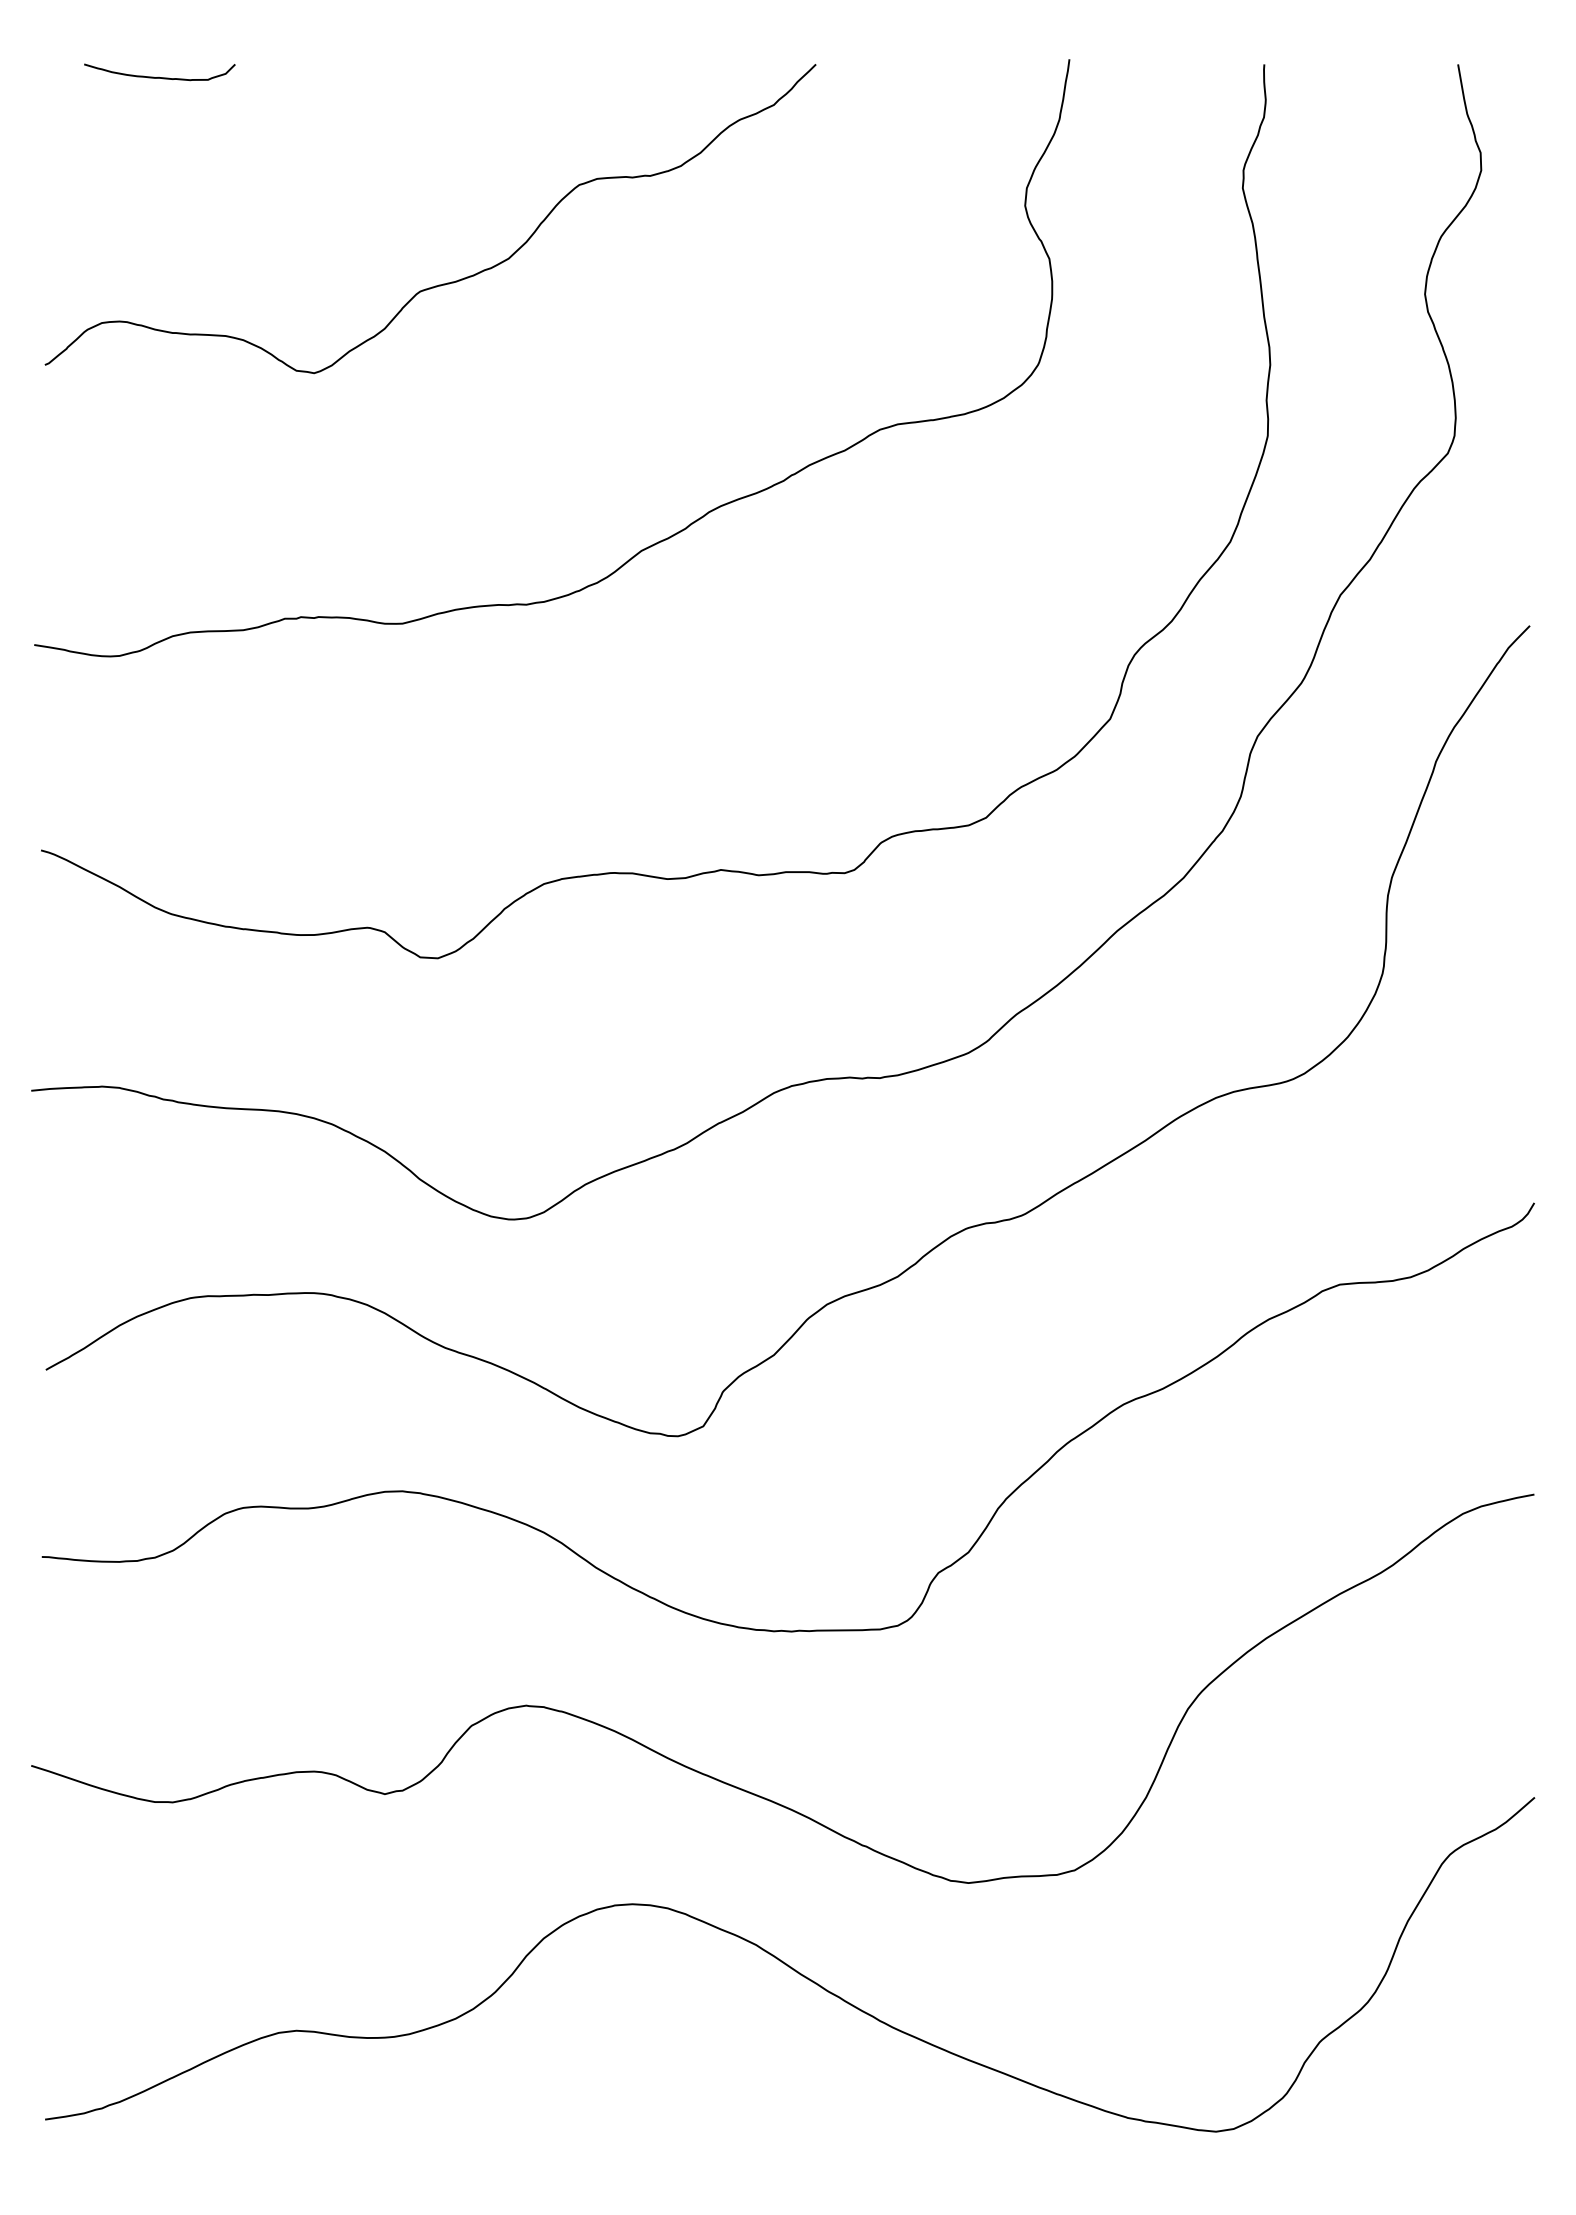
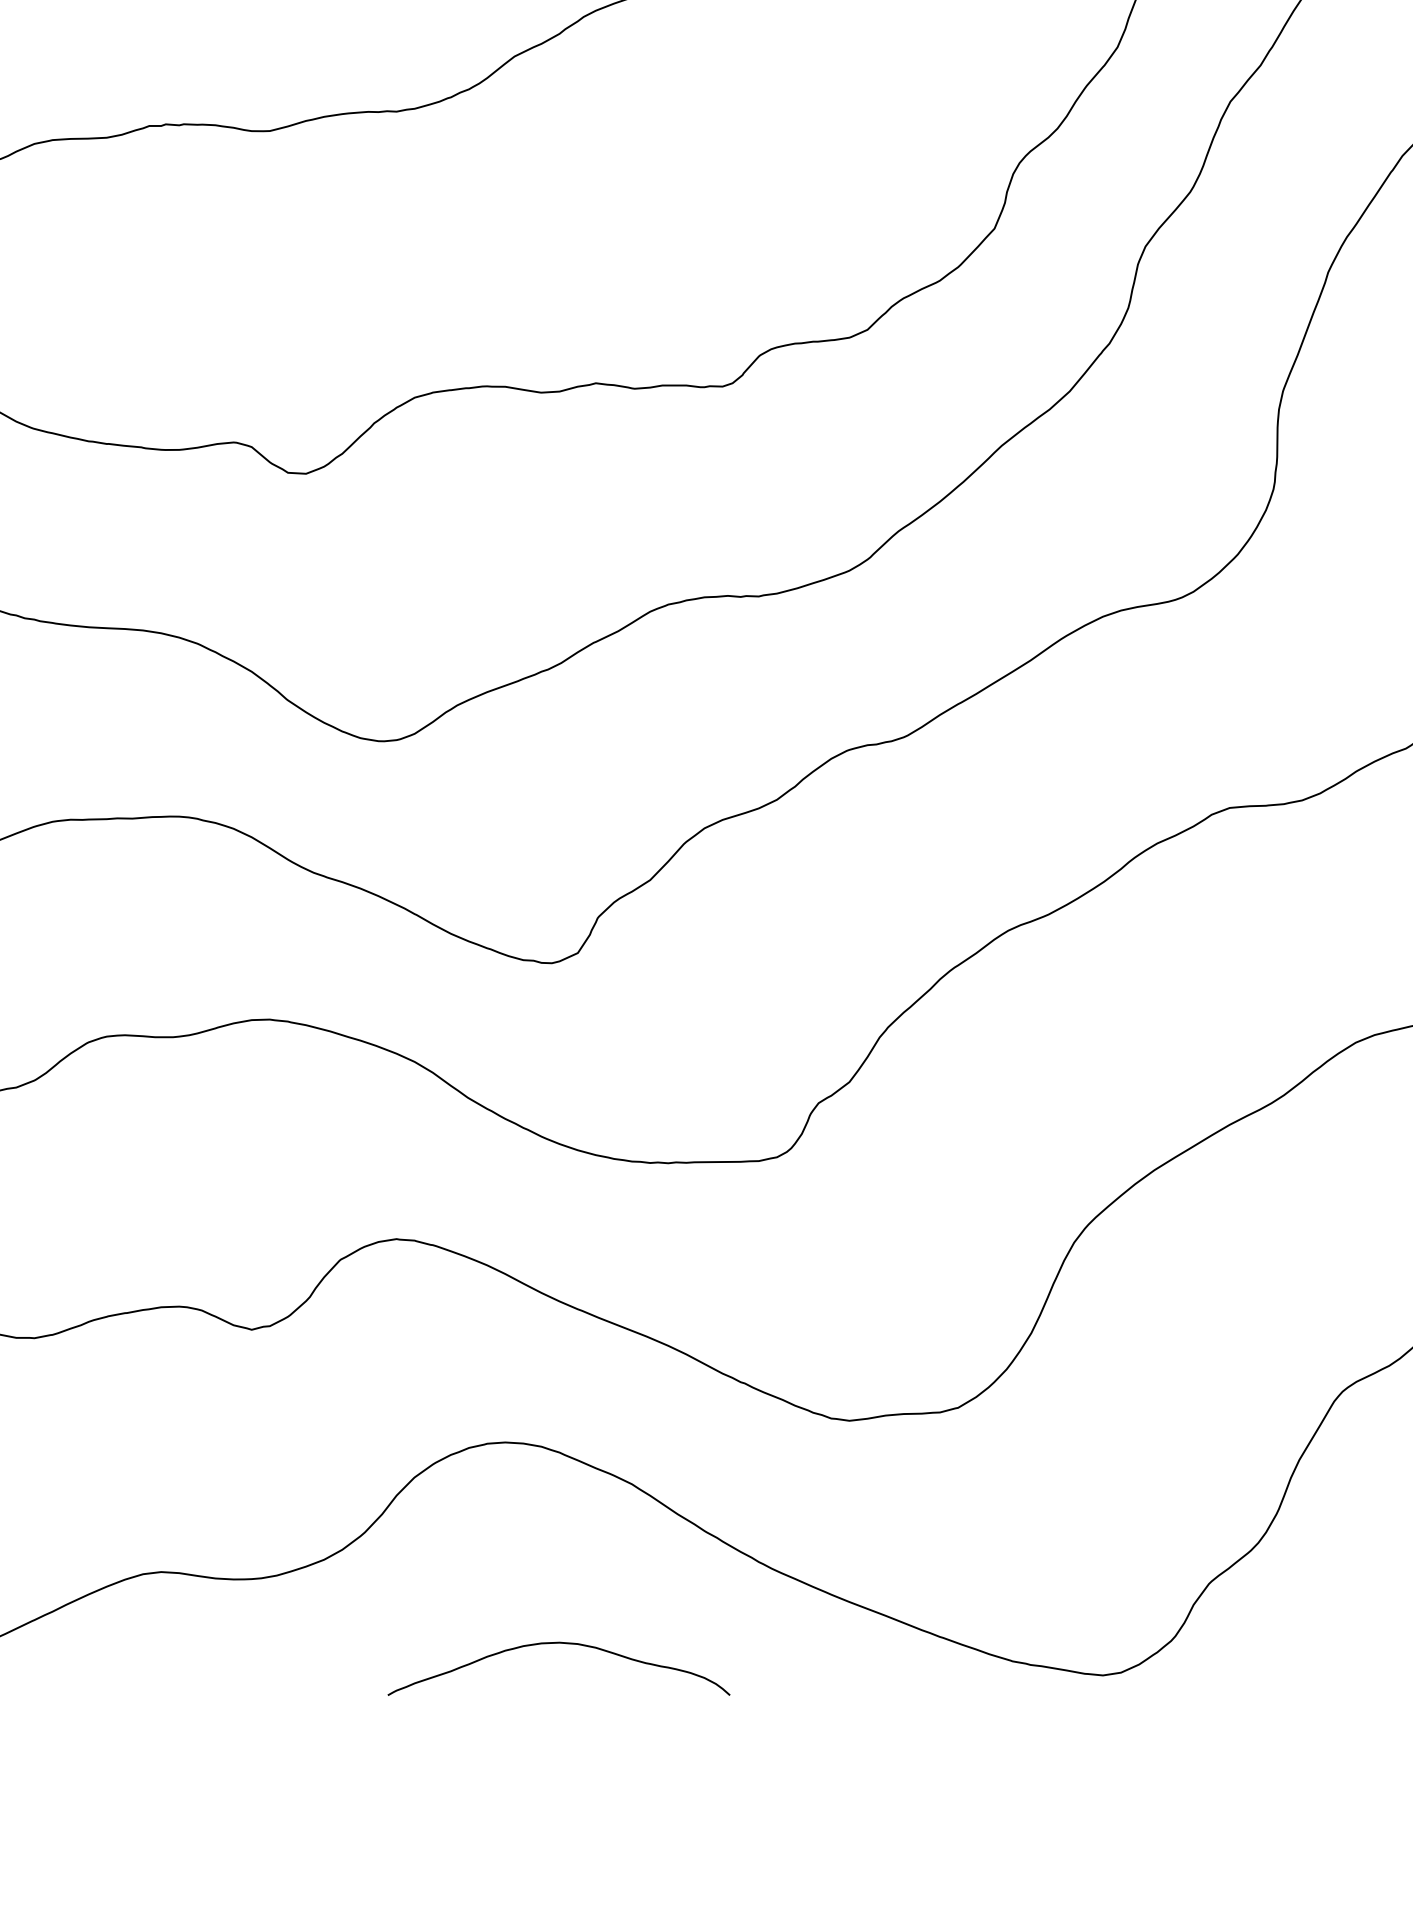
curve: (684, 2100) -> (558, 1643), added

